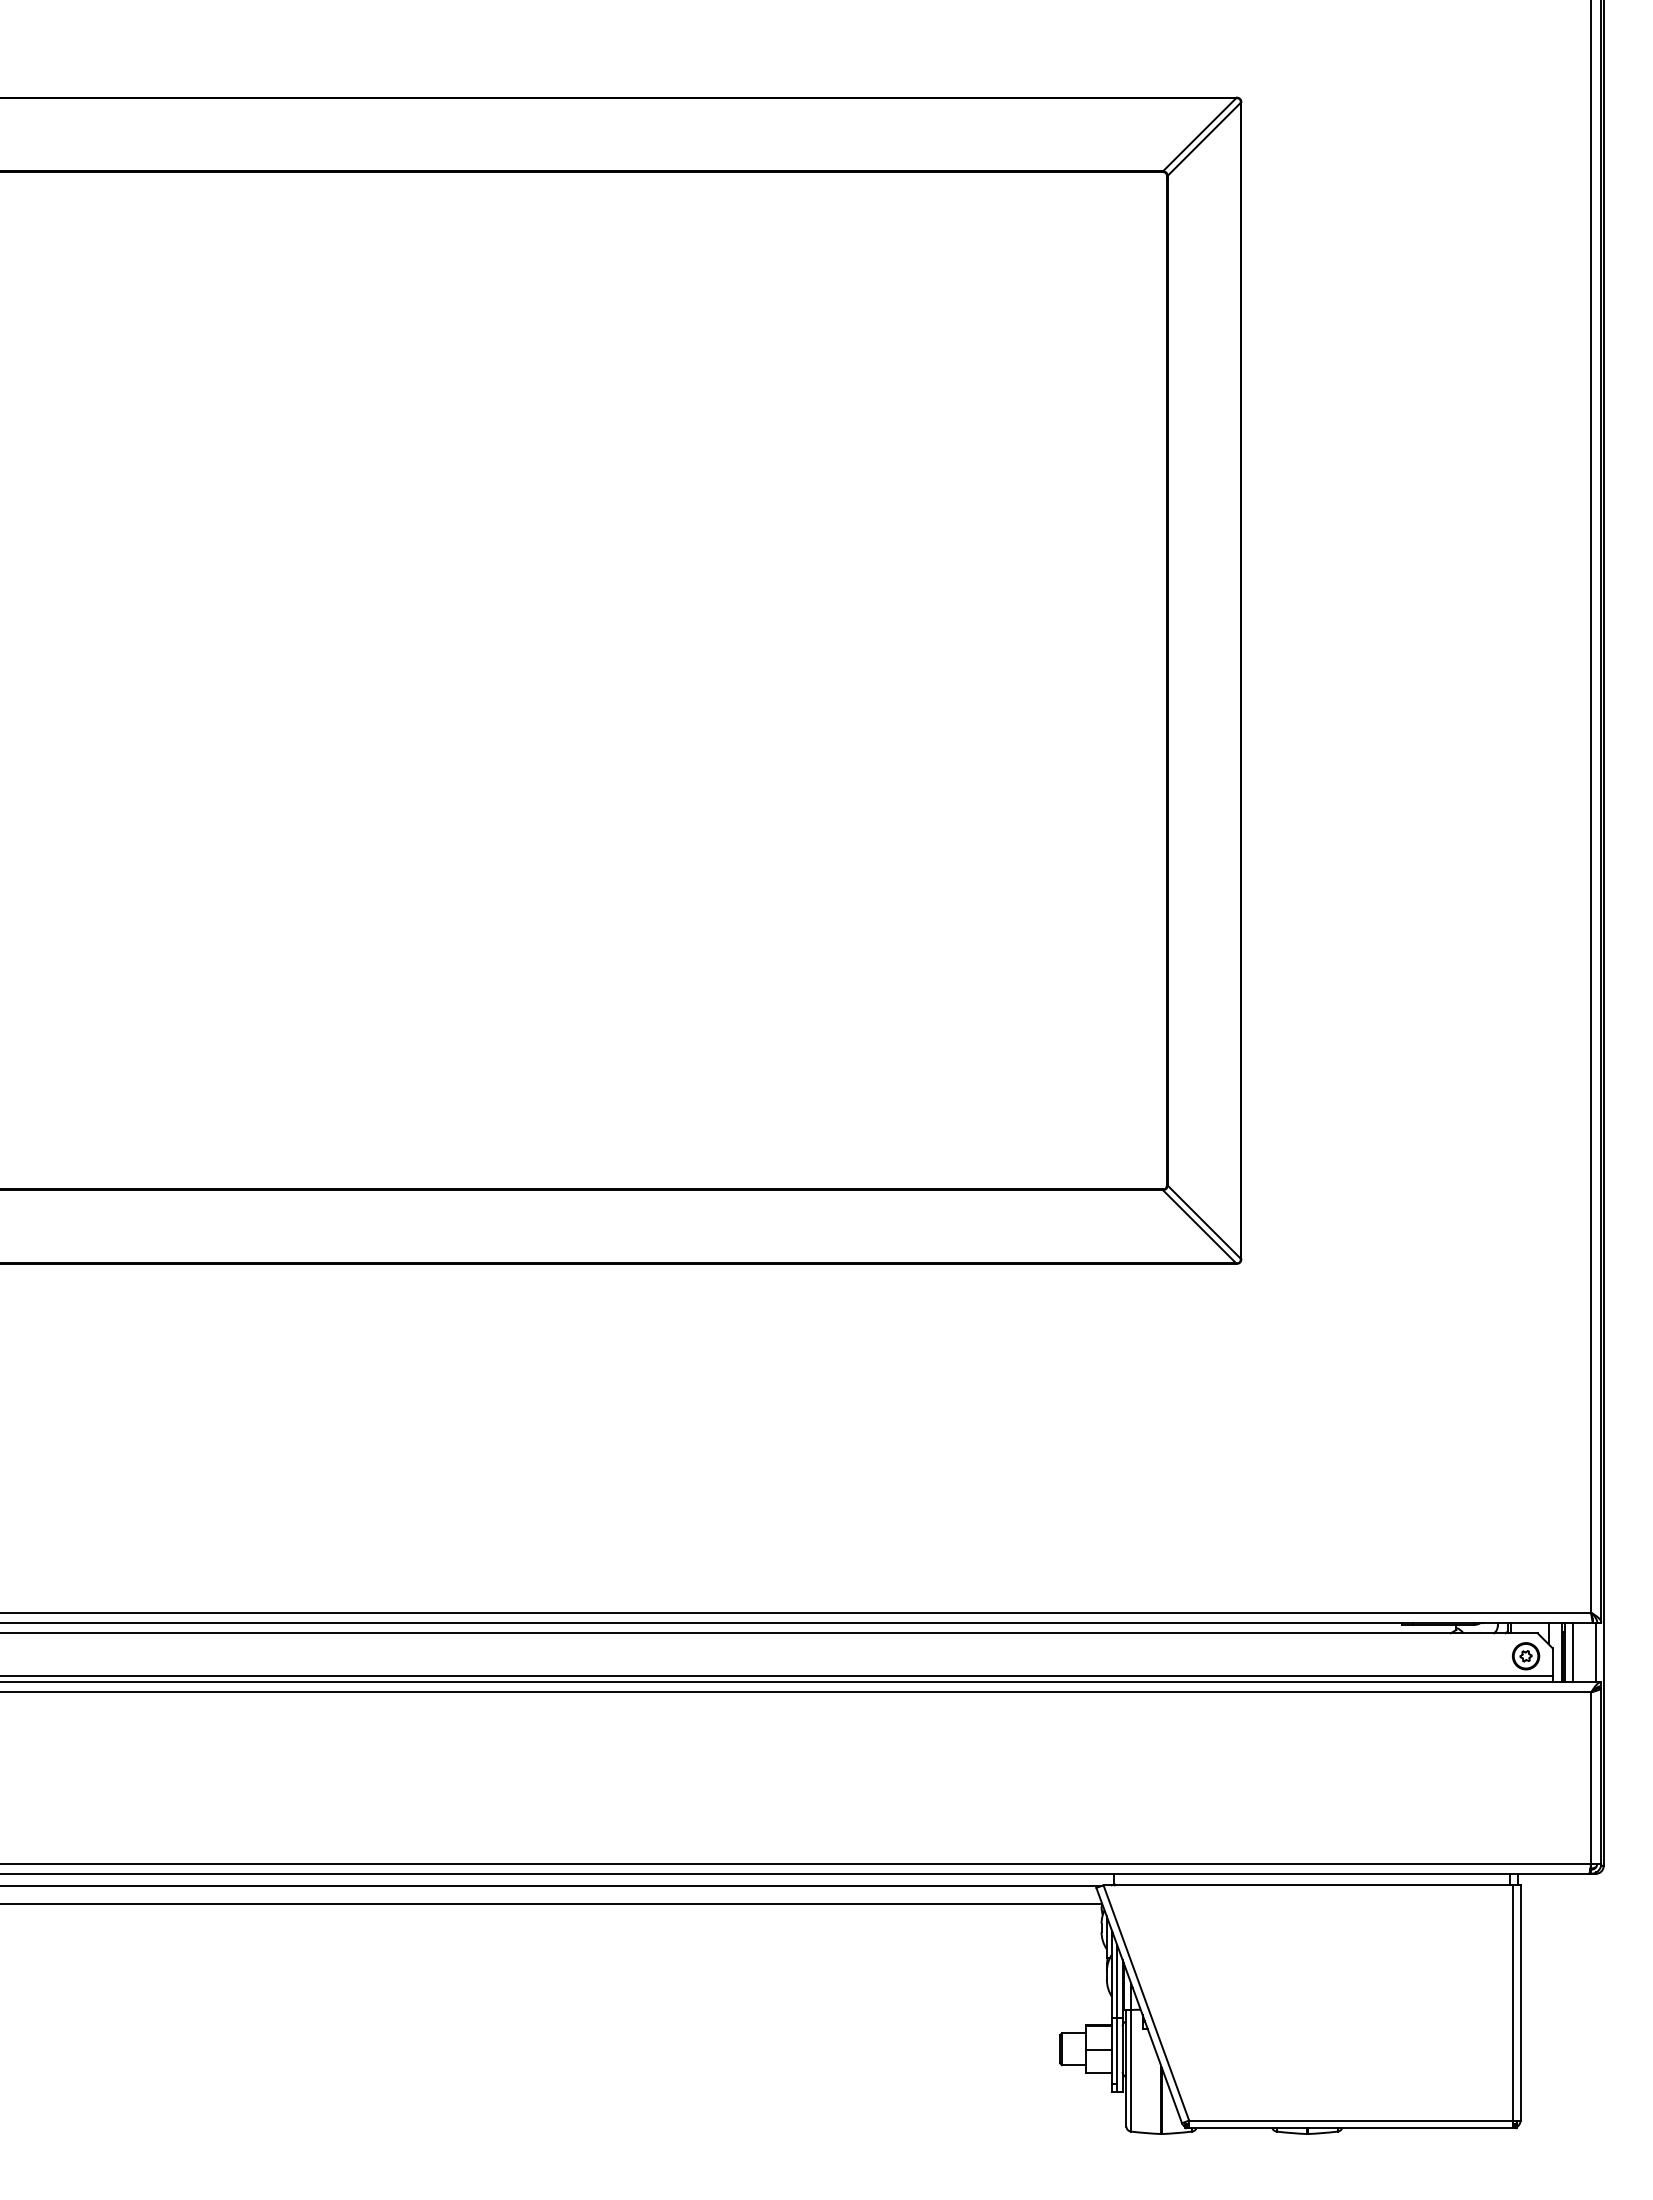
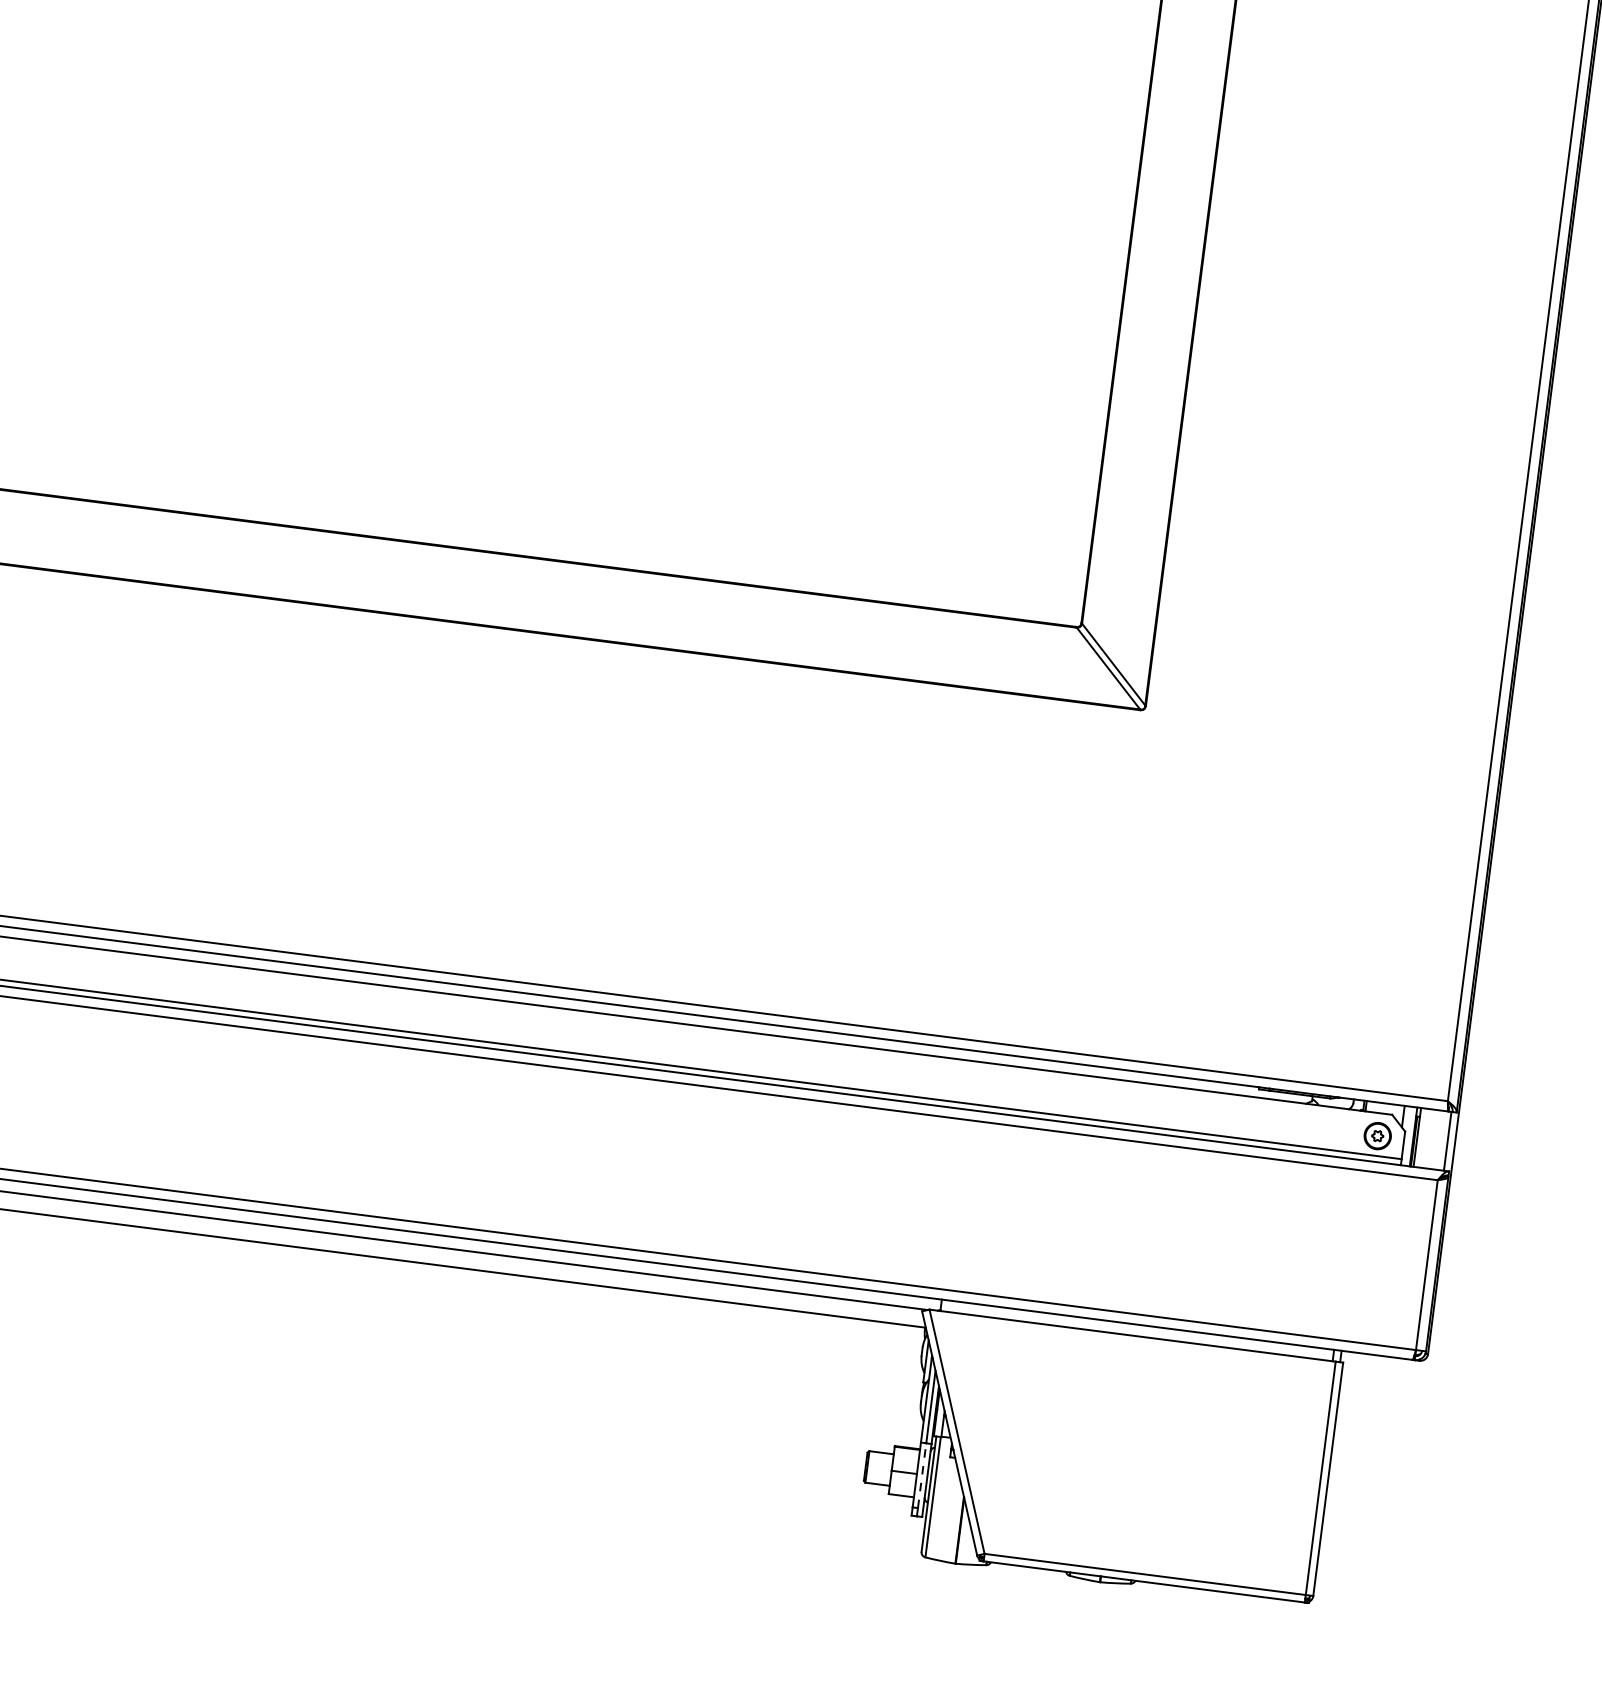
line: (1573, 1652) -> (1425, 1138), removed
line: (1117, 2050) -> (922, 1475), solid -> dashed

